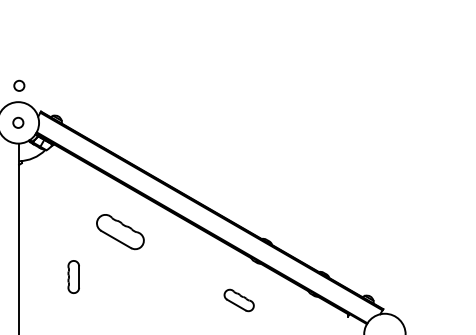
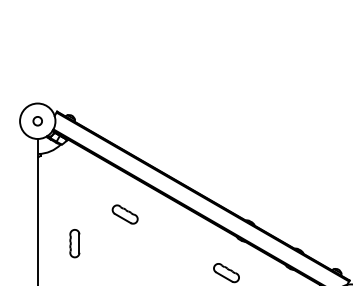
circle: (19, 85) -> (38, 89), removed
part: (120, 231) -> (125, 214), size x0.62
part: (73, 276) -> (74, 243), moved

